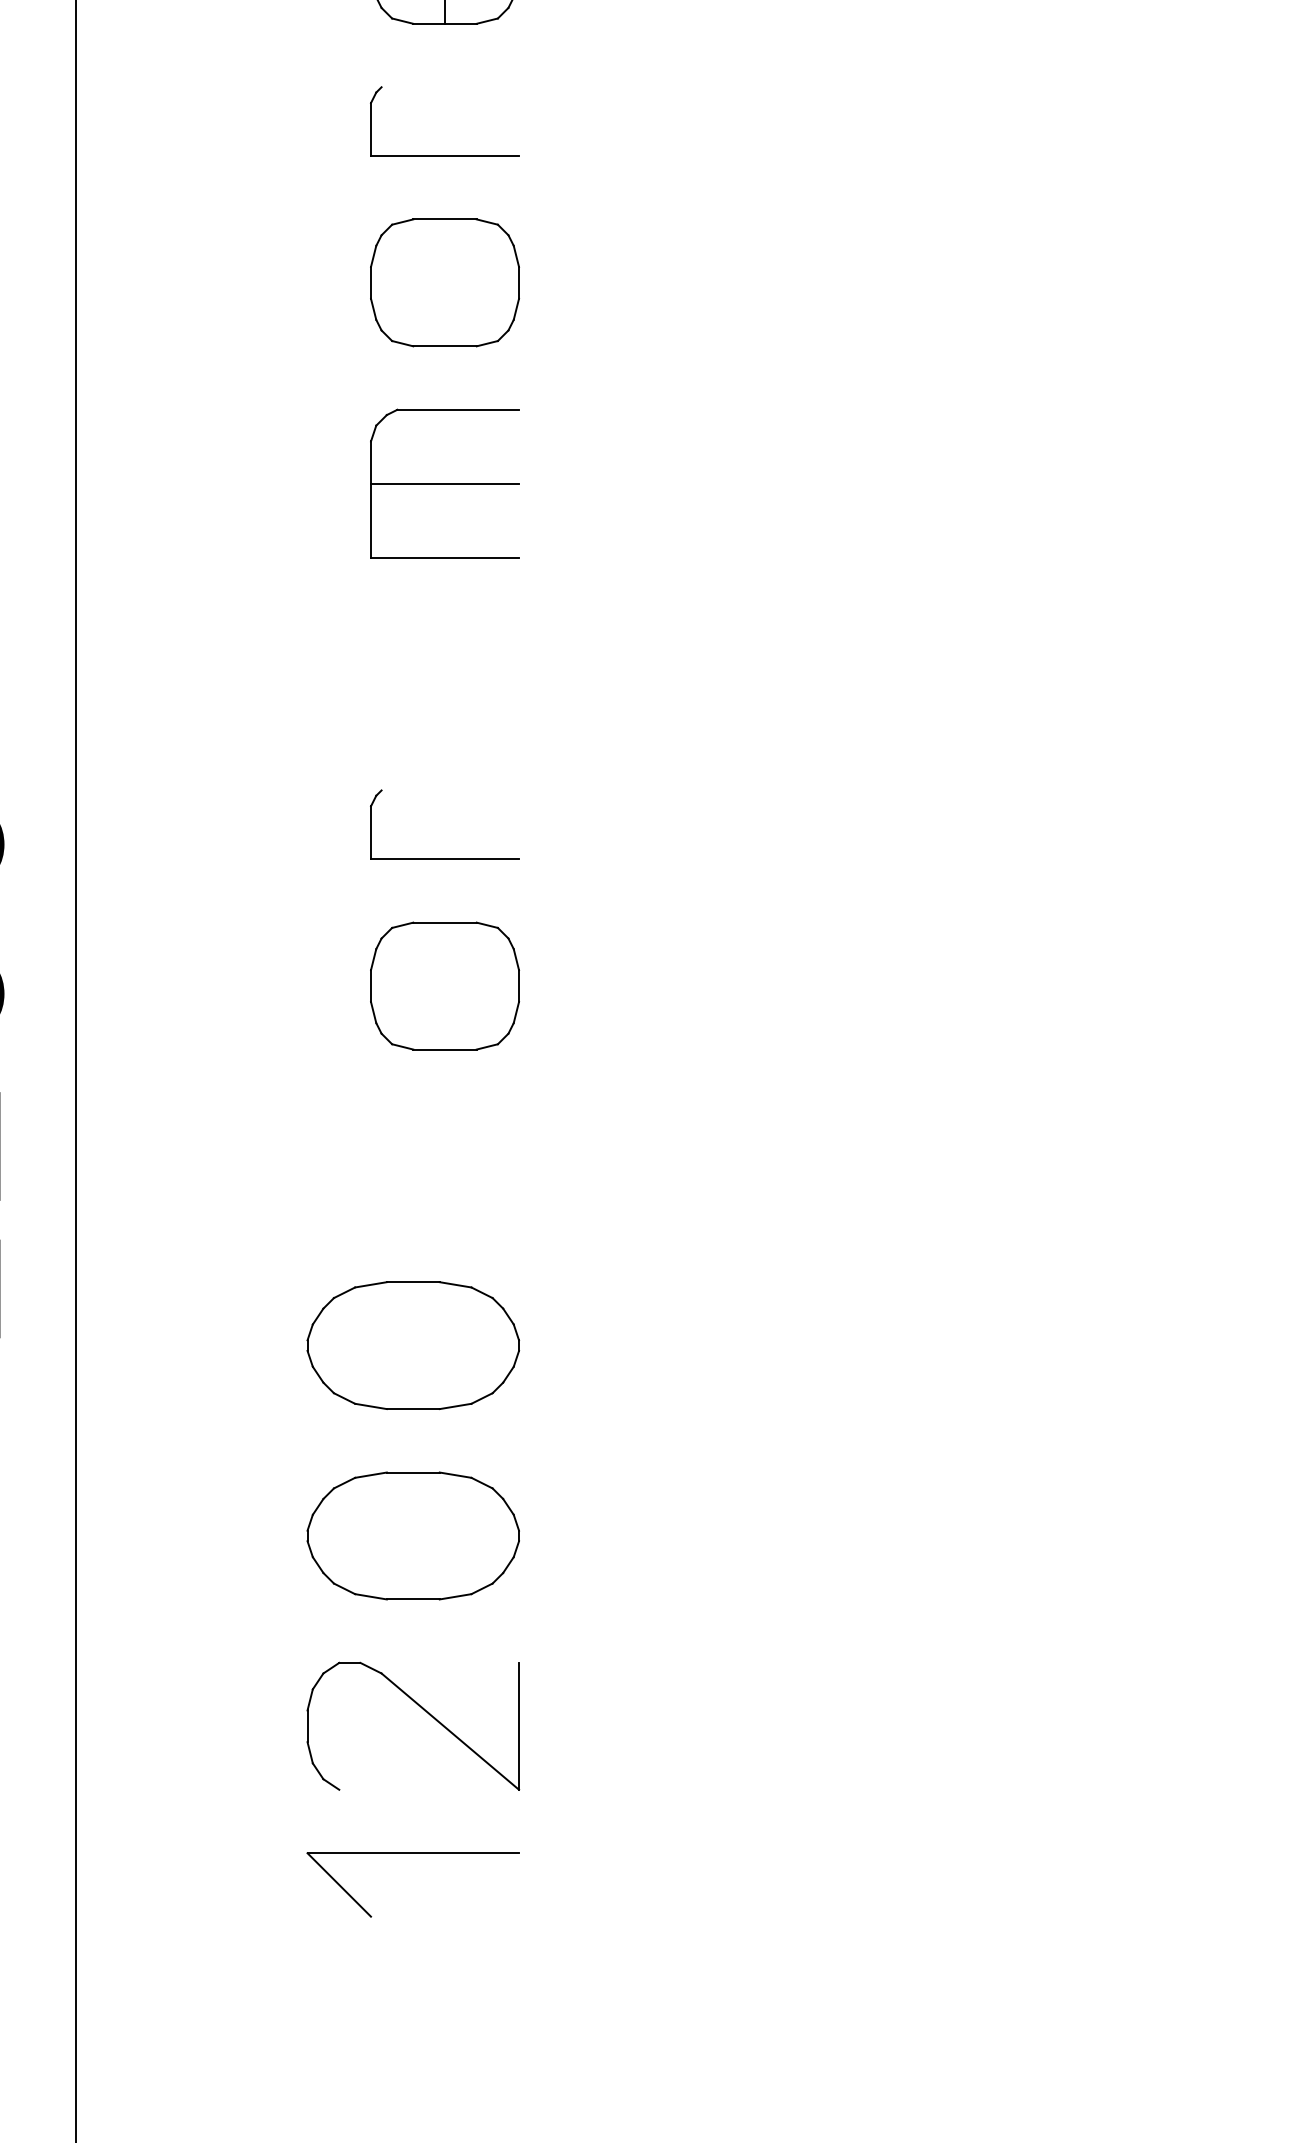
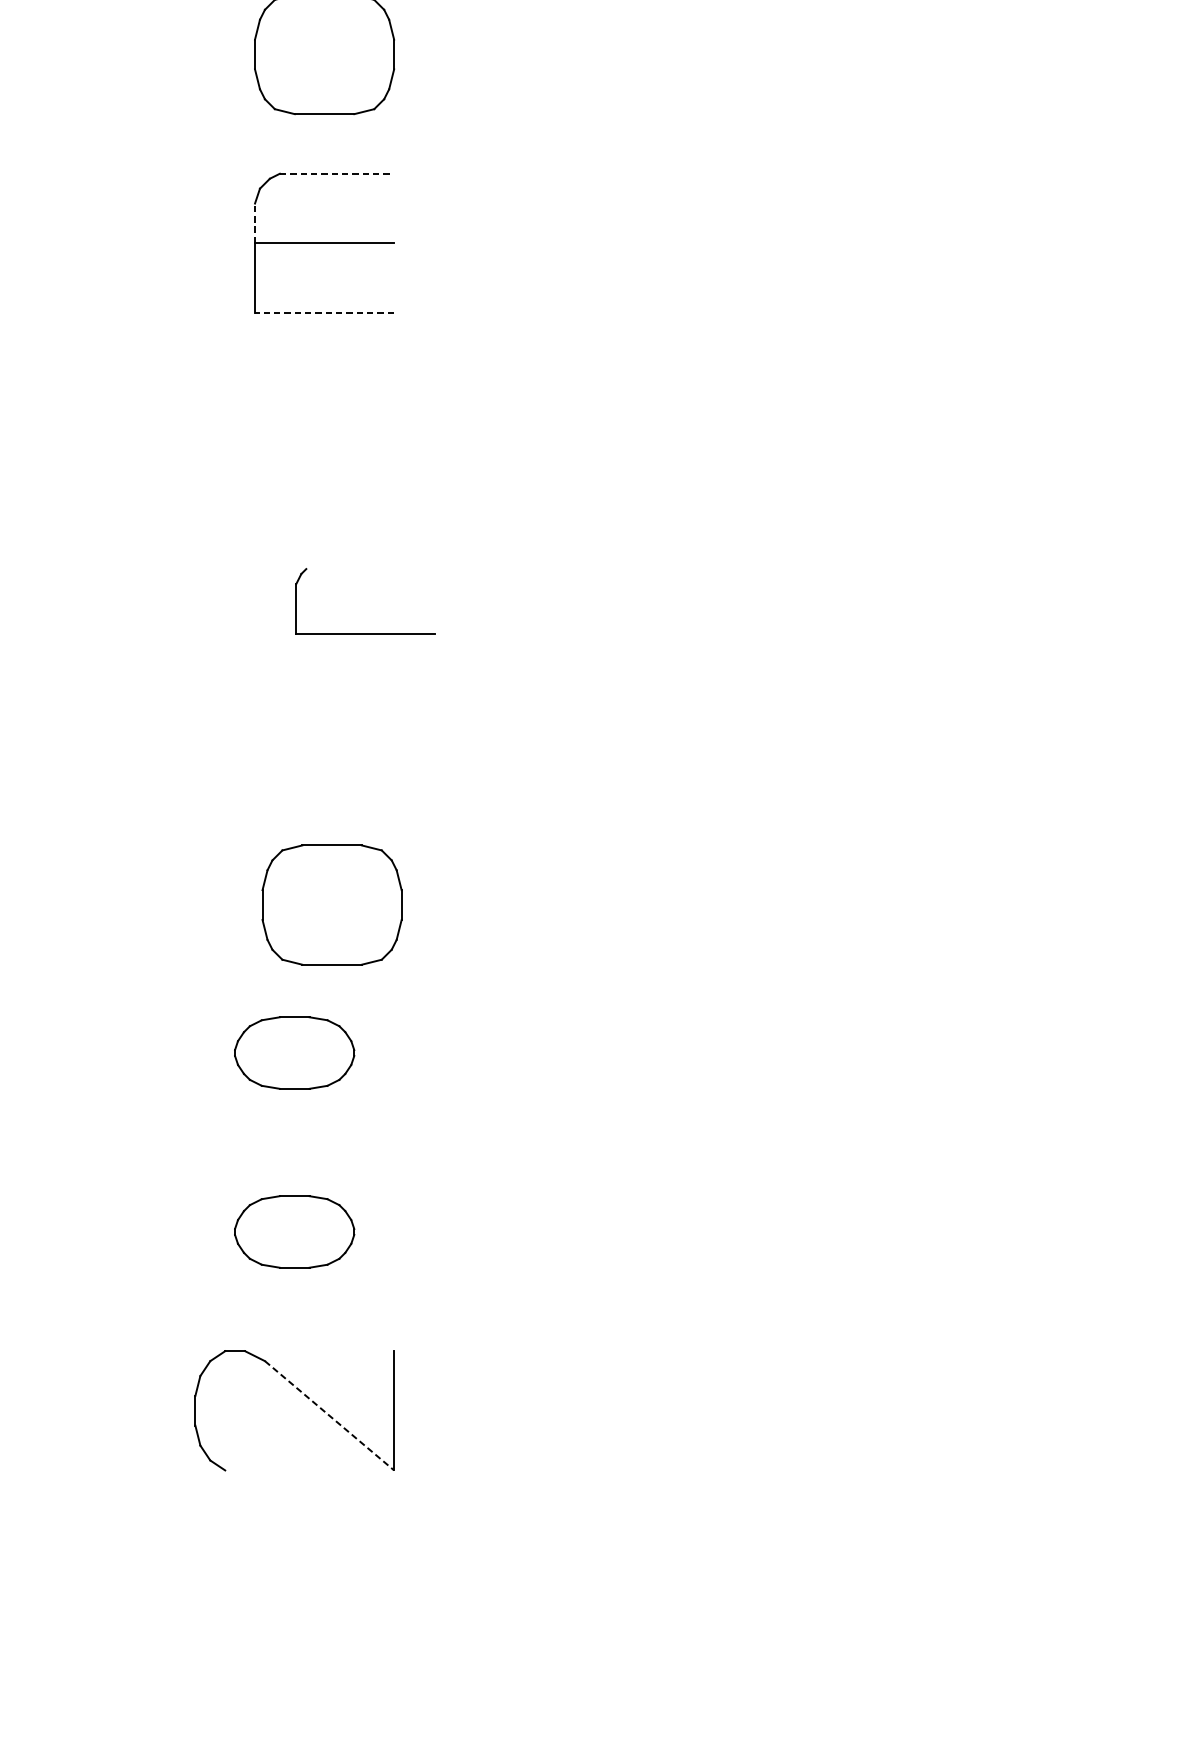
line: (458, 409) -> (337, 173), solid -> dashed
line: (371, 462) -> (255, 223), solid -> dashed
line: (444, 557) -> (324, 312), solid -> dashed
part: (444, 858) -> (365, 632), moved
part: (444, 985) -> (331, 904), moved
part: (412, 1345) -> (294, 1052), size x0.6
part: (412, 1535) -> (294, 1231), size x0.6
line: (450, 1731) -> (329, 1415), solid -> dashed
part: (412, 1853) -> (294, 1530), removed

